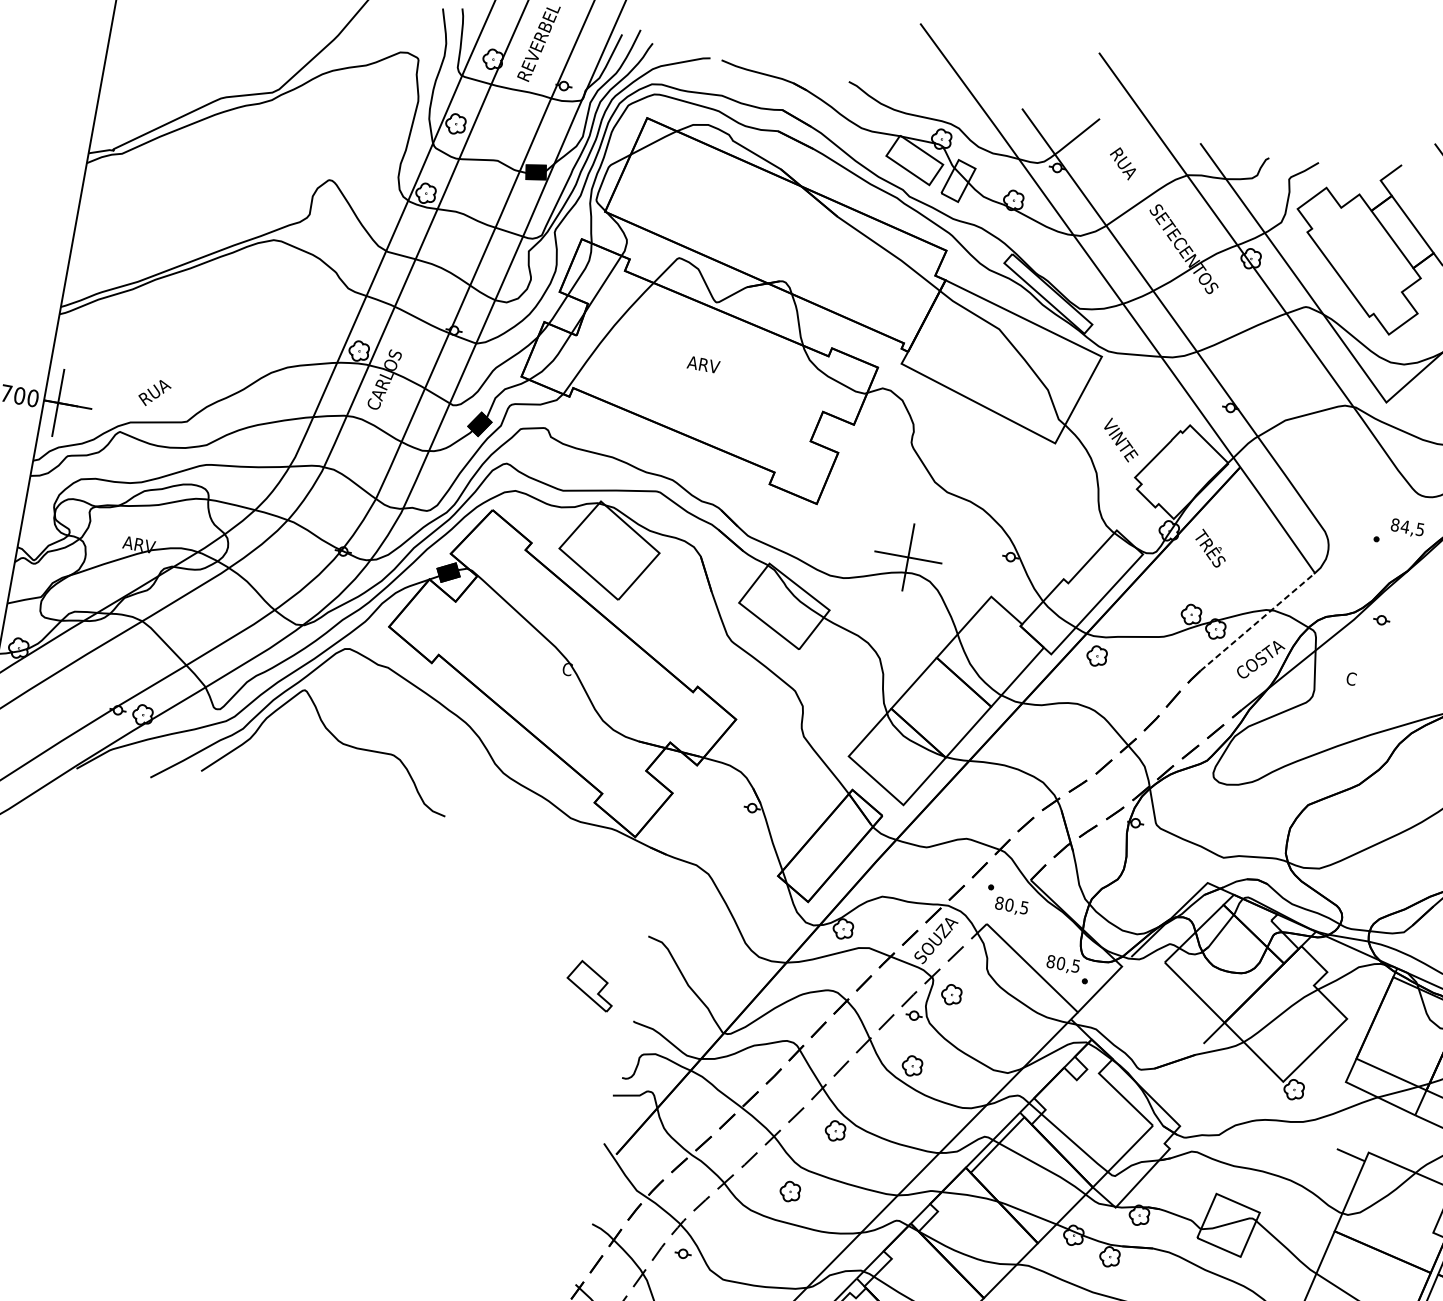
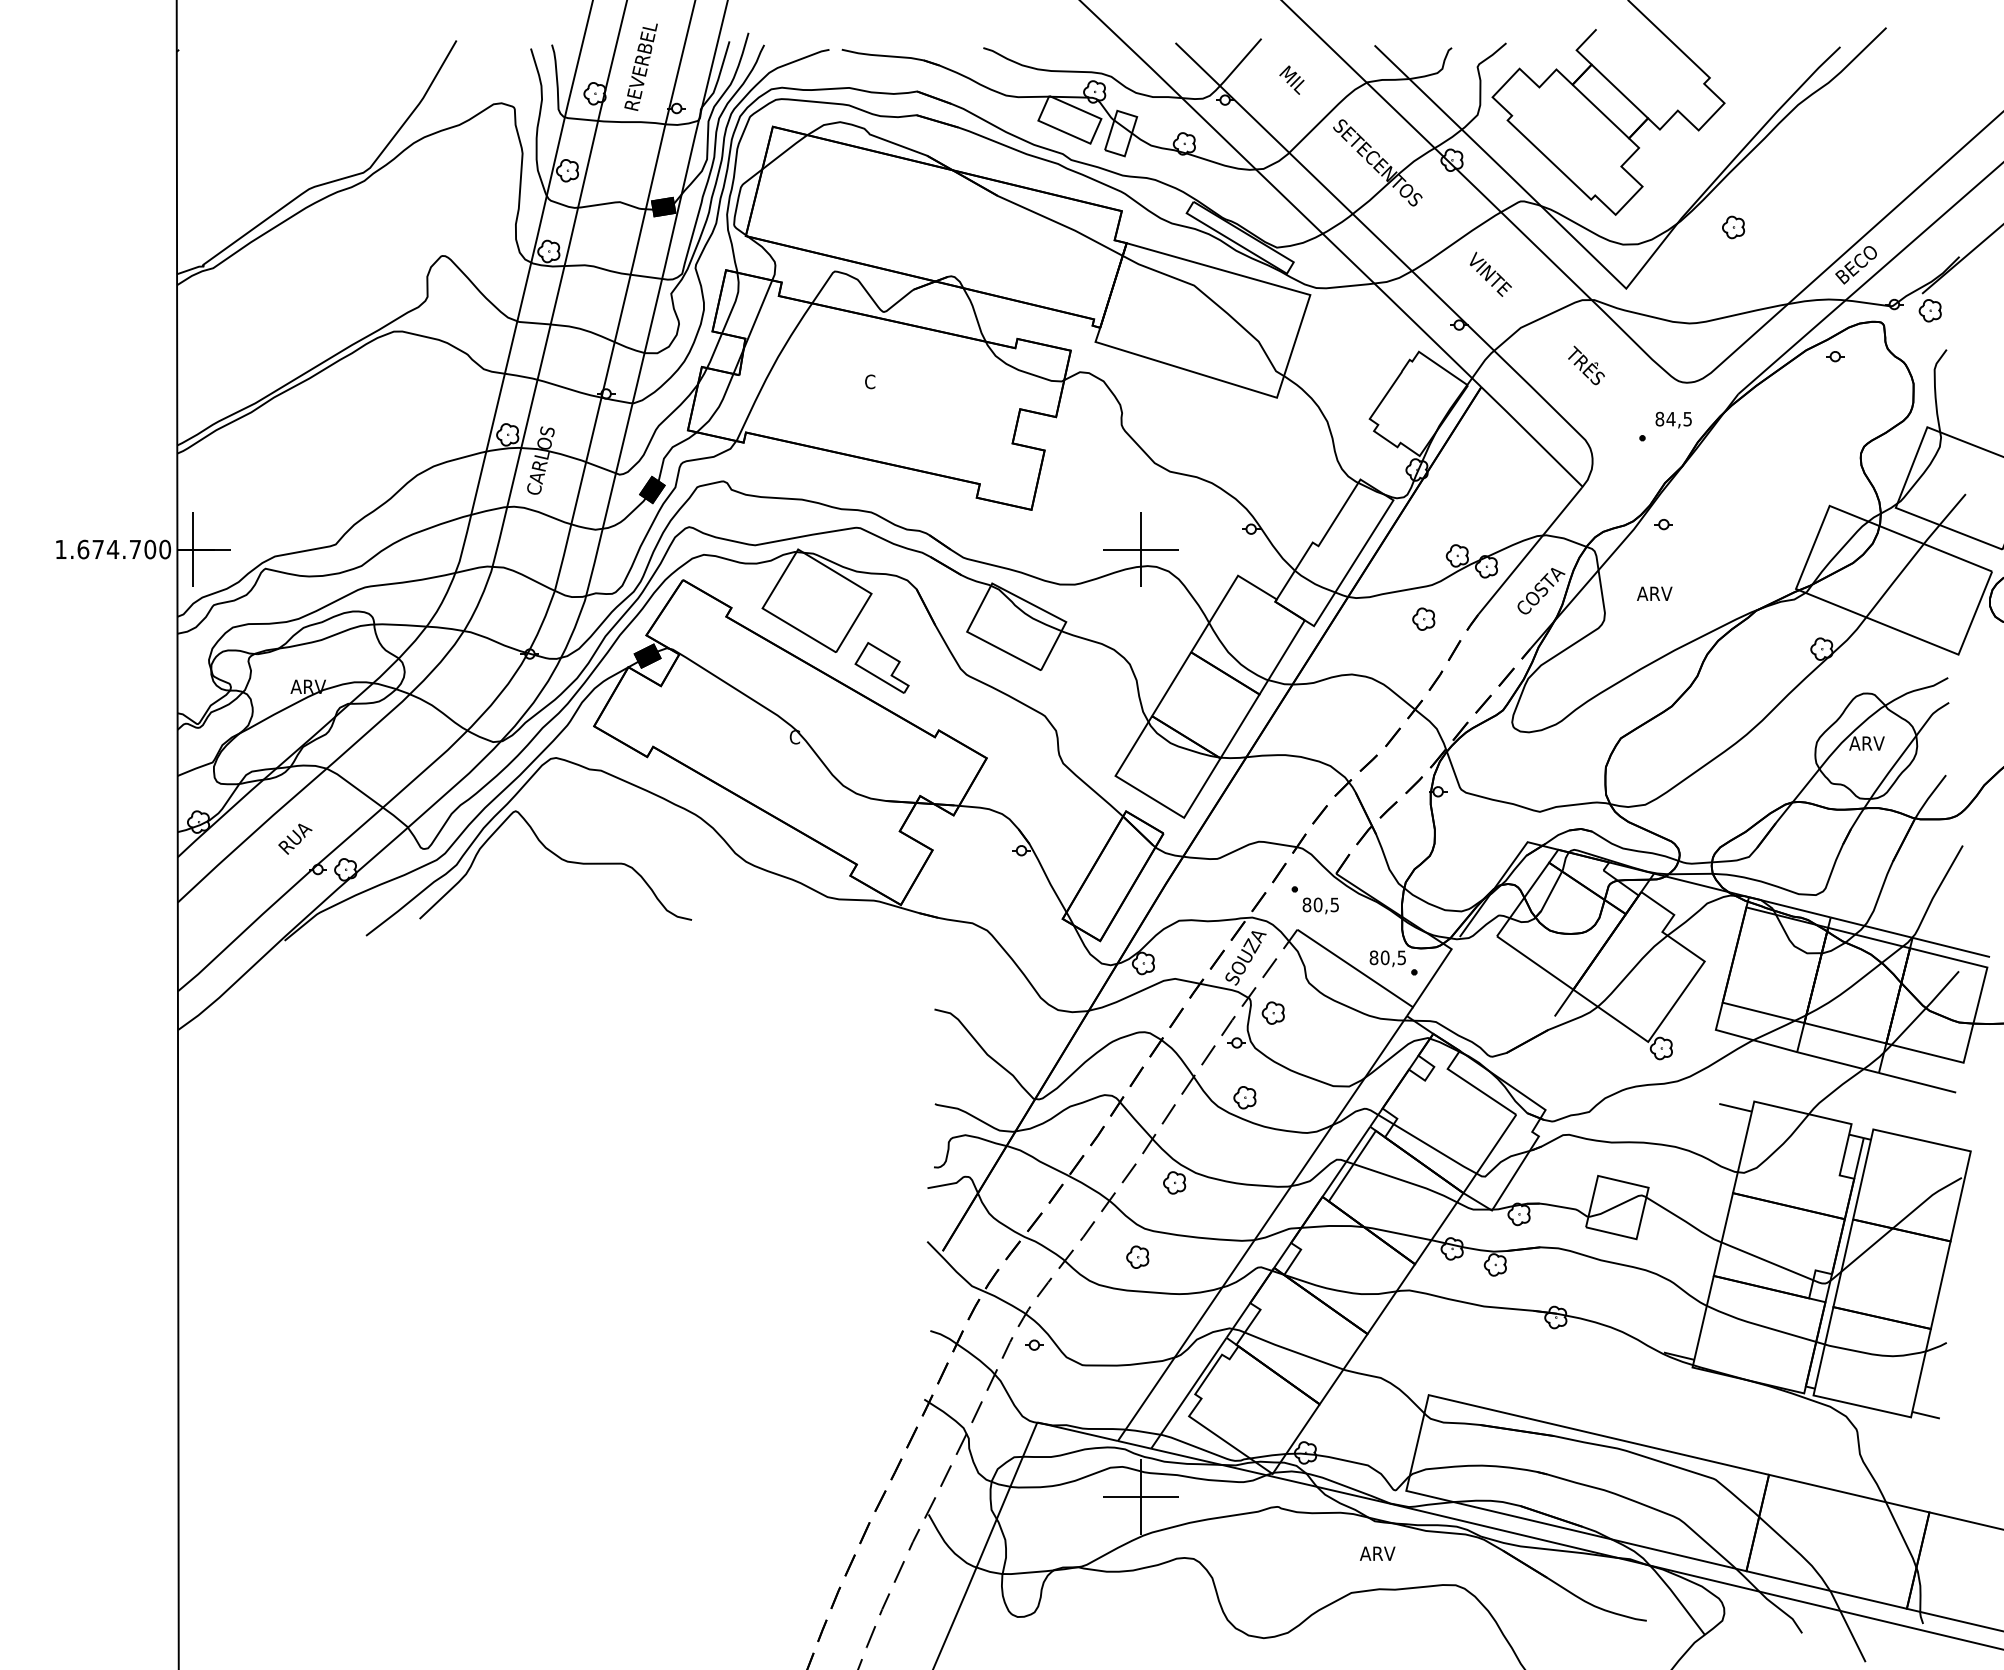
text: (1124, 164) -> (1297, 83), RUA -> MIL
text: (703, 364) -> (881, 381), ARV -> C
text: (154, 392) -> (295, 838), moved
text: (1121, 439) -> (1490, 273), moved
text: (1210, 548) -> (1586, 365), moved
line: (1257, 622) -> (1530, 551), dashed -> solid
part: (1096, 655) -> (1423, 618), moved
text: (1362, 680) -> (1654, 593), C -> ARV
part: (590, 985) -> (881, 667), moved

